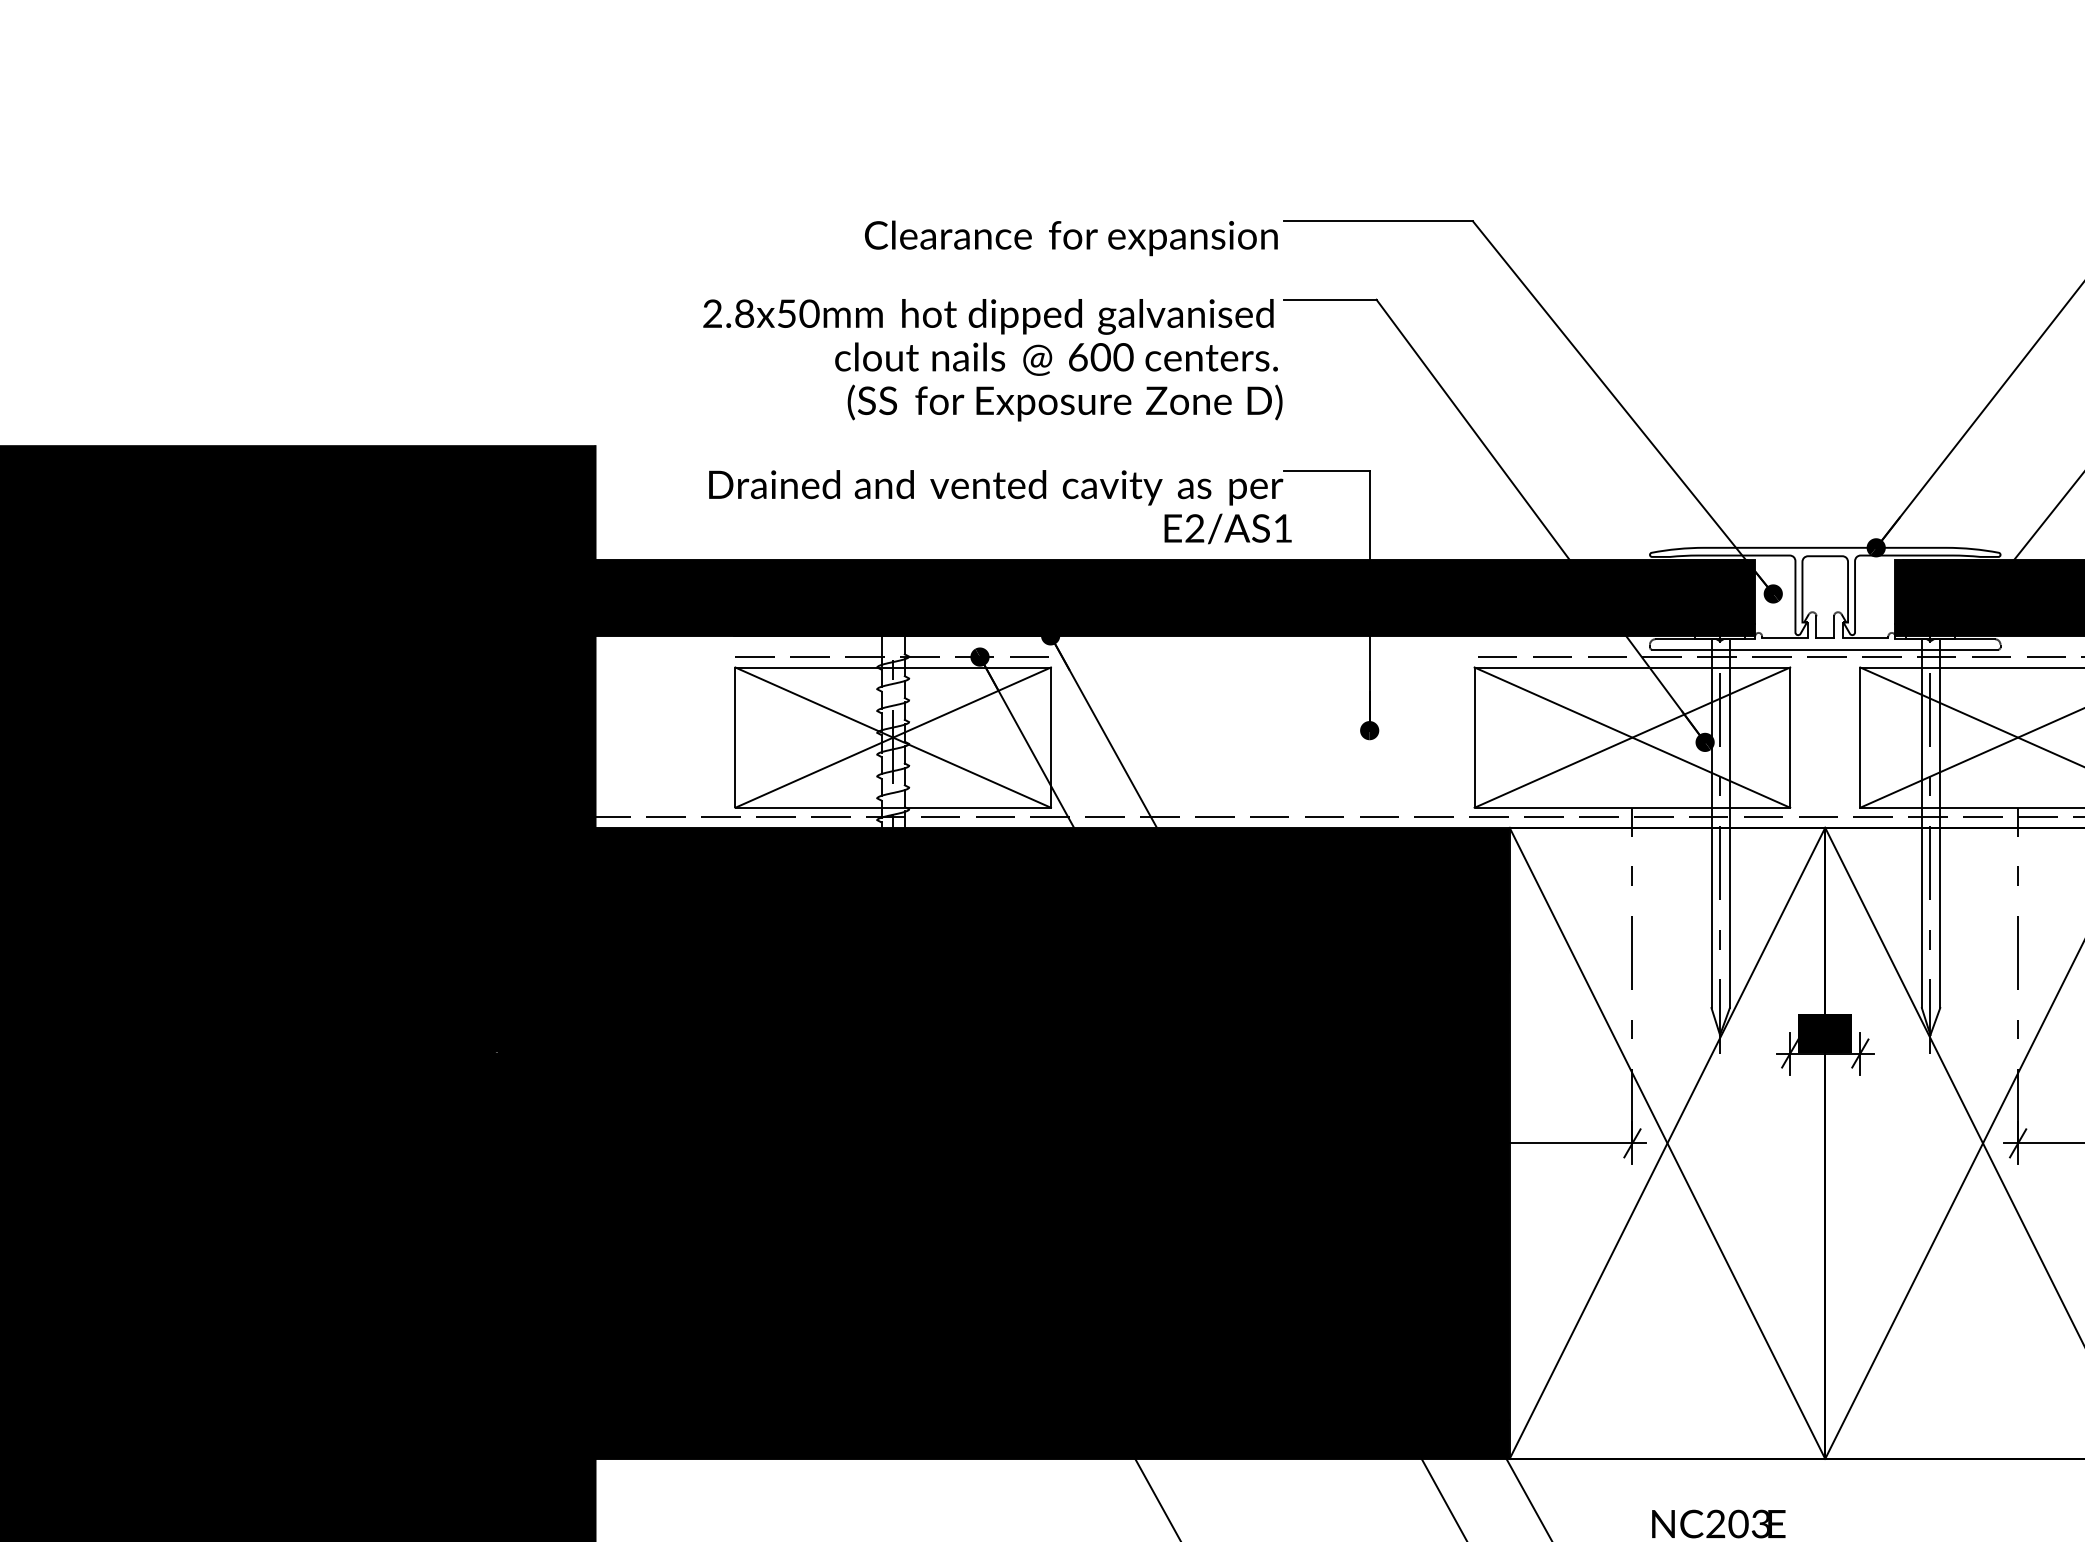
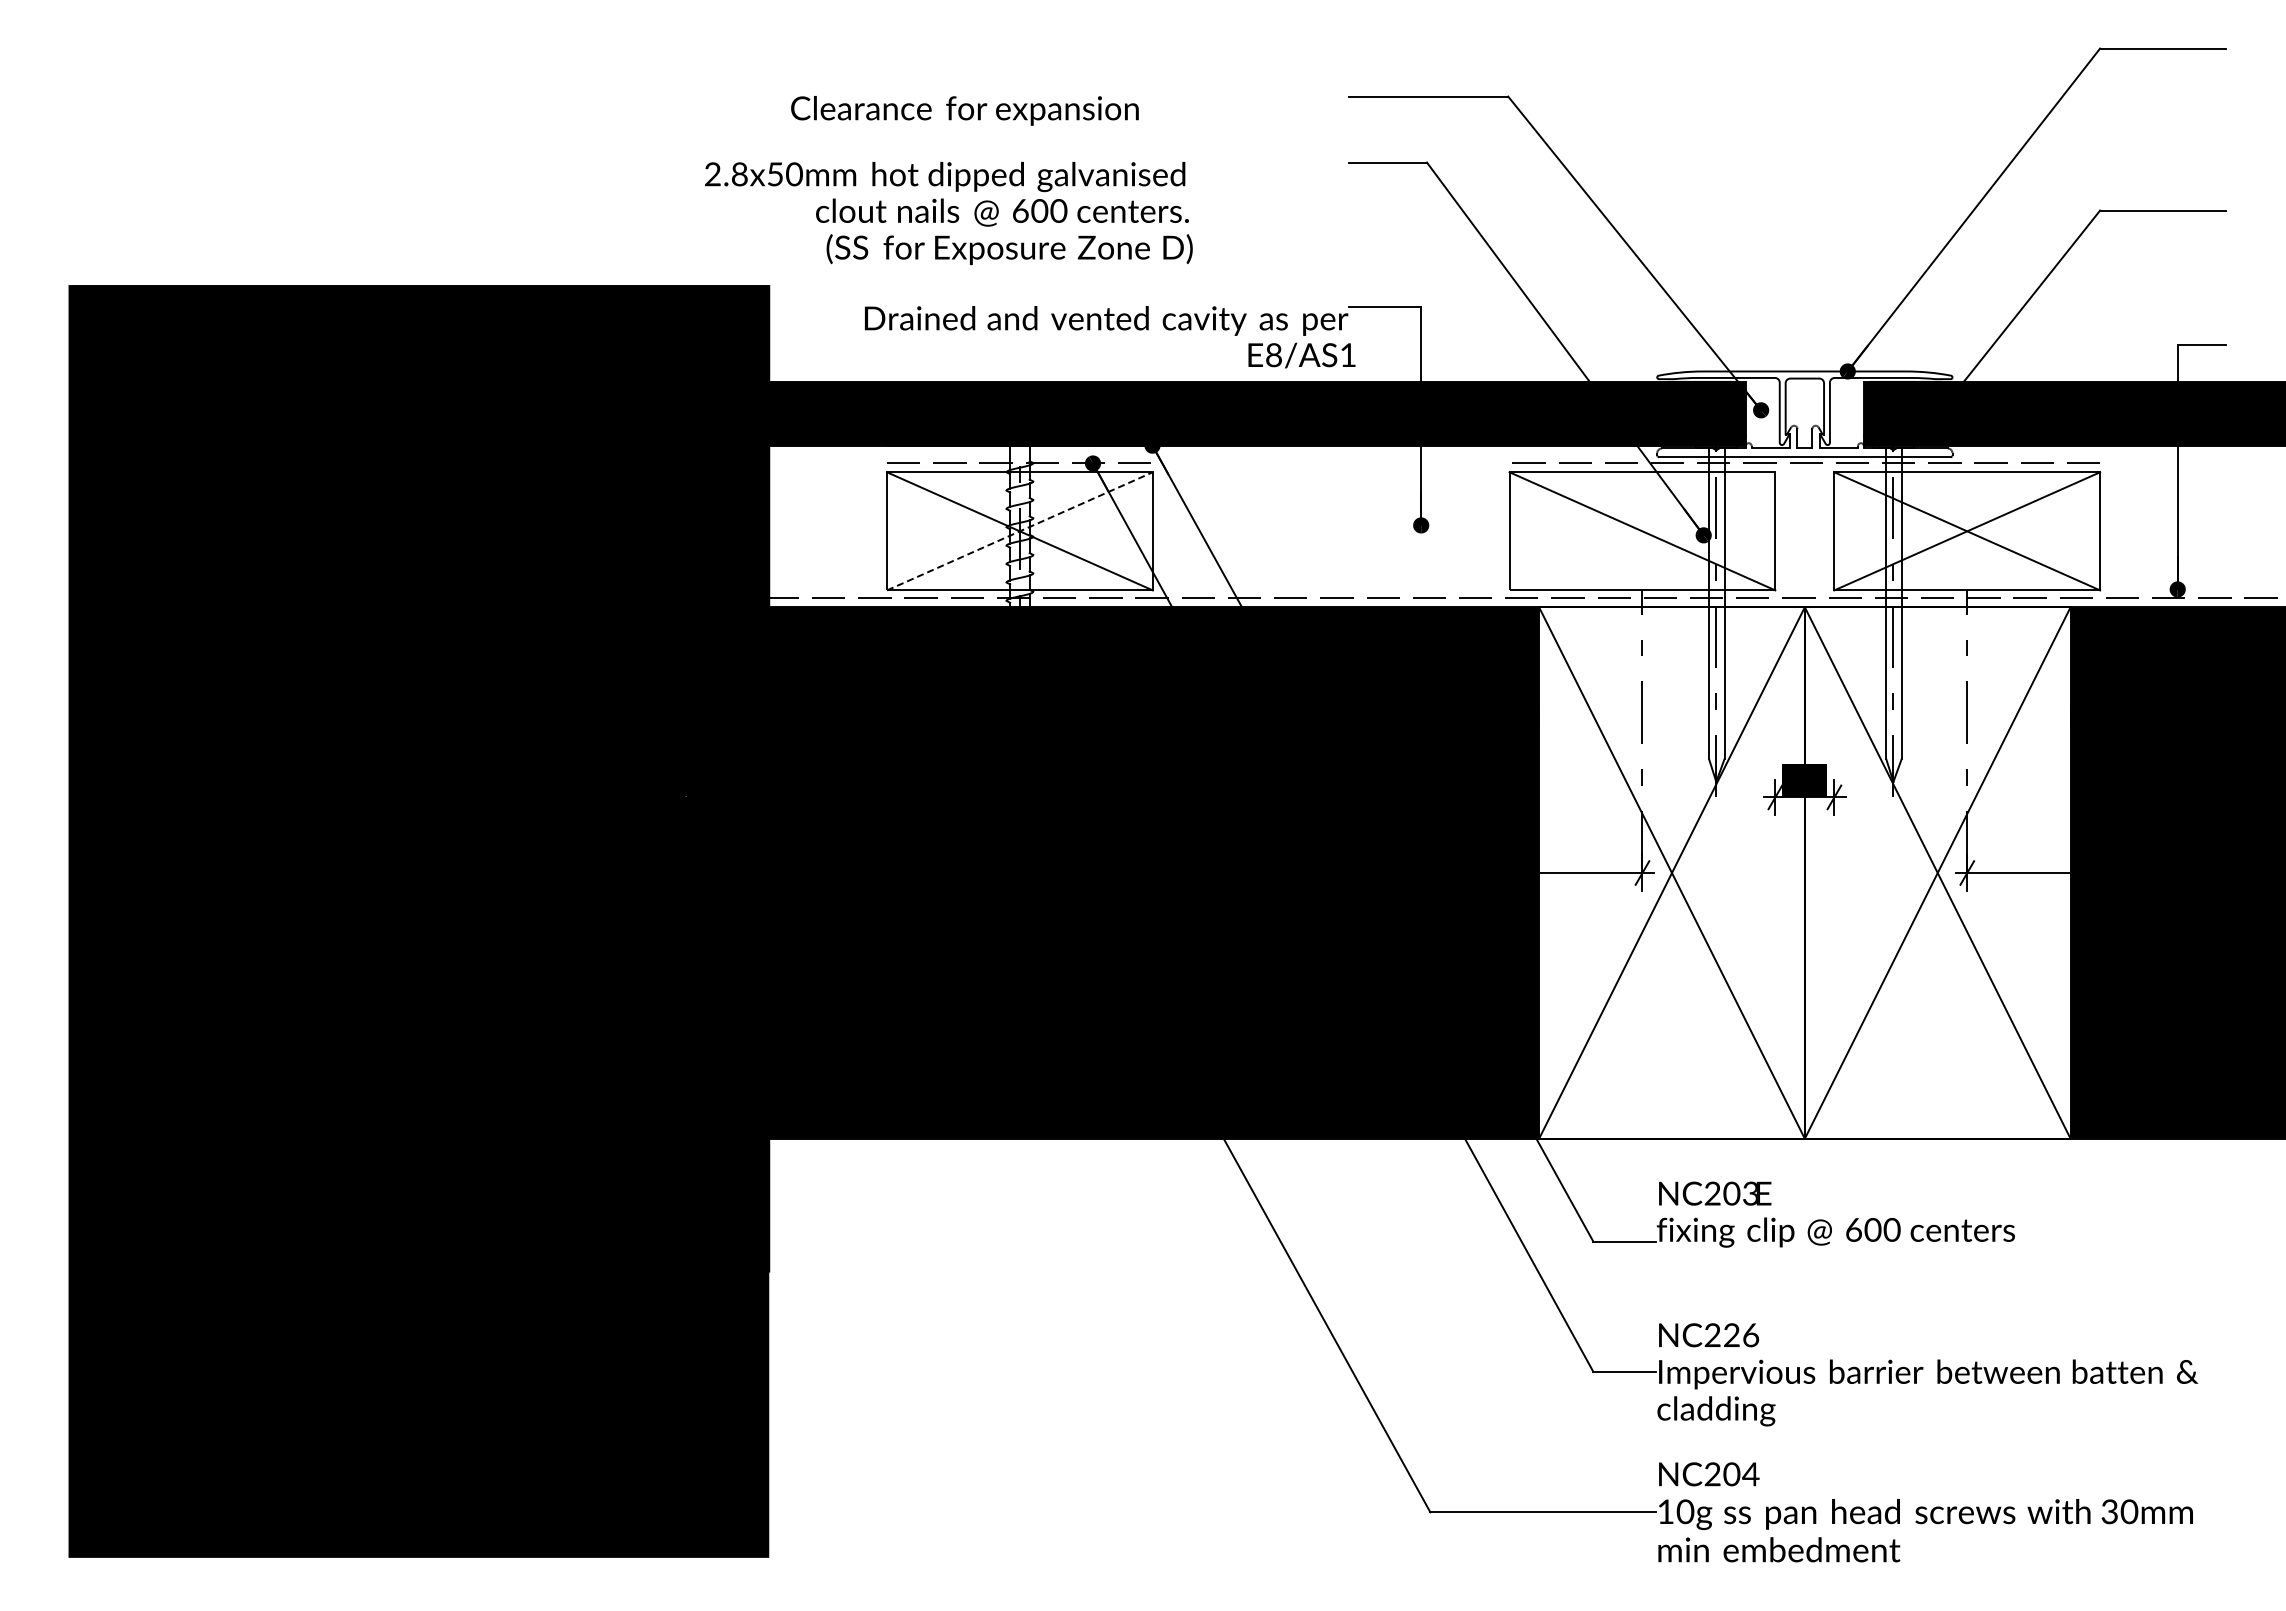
text: (1070, 237) -> (964, 110), moved
text: (992, 360) -> (948, 213), moved
text: (1194, 528) -> (1273, 355), E2/AS1 -> E8/AS1
line: (893, 737) -> (1020, 531), solid -> dashed
line: (1632, 737) -> (1642, 531), removed

